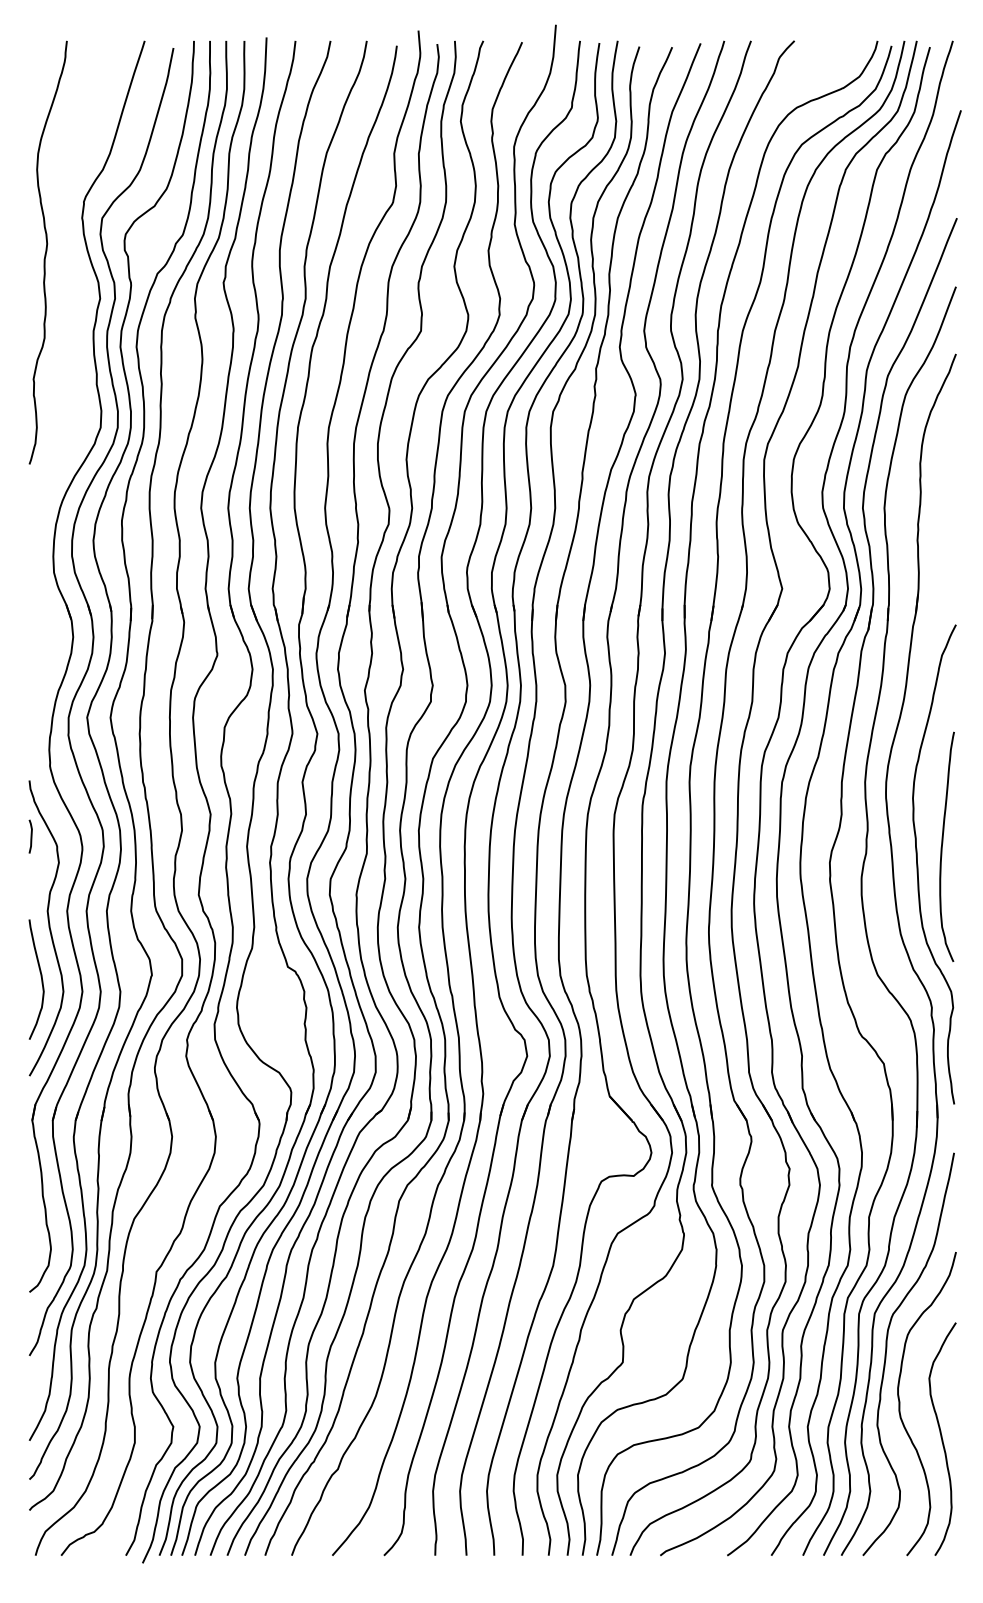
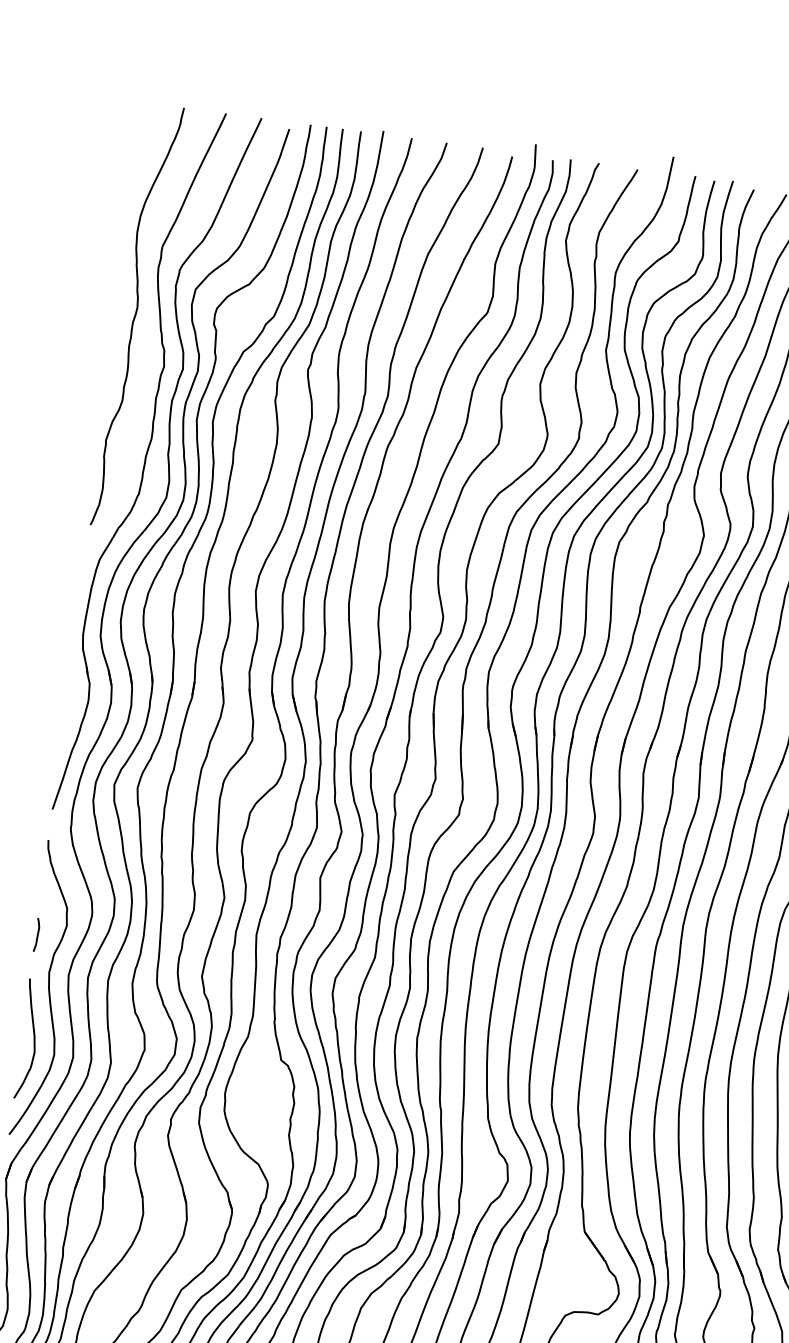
part: (68, 394) -> (138, 460), added
curve: (30, 836) -> (36, 934), moved

